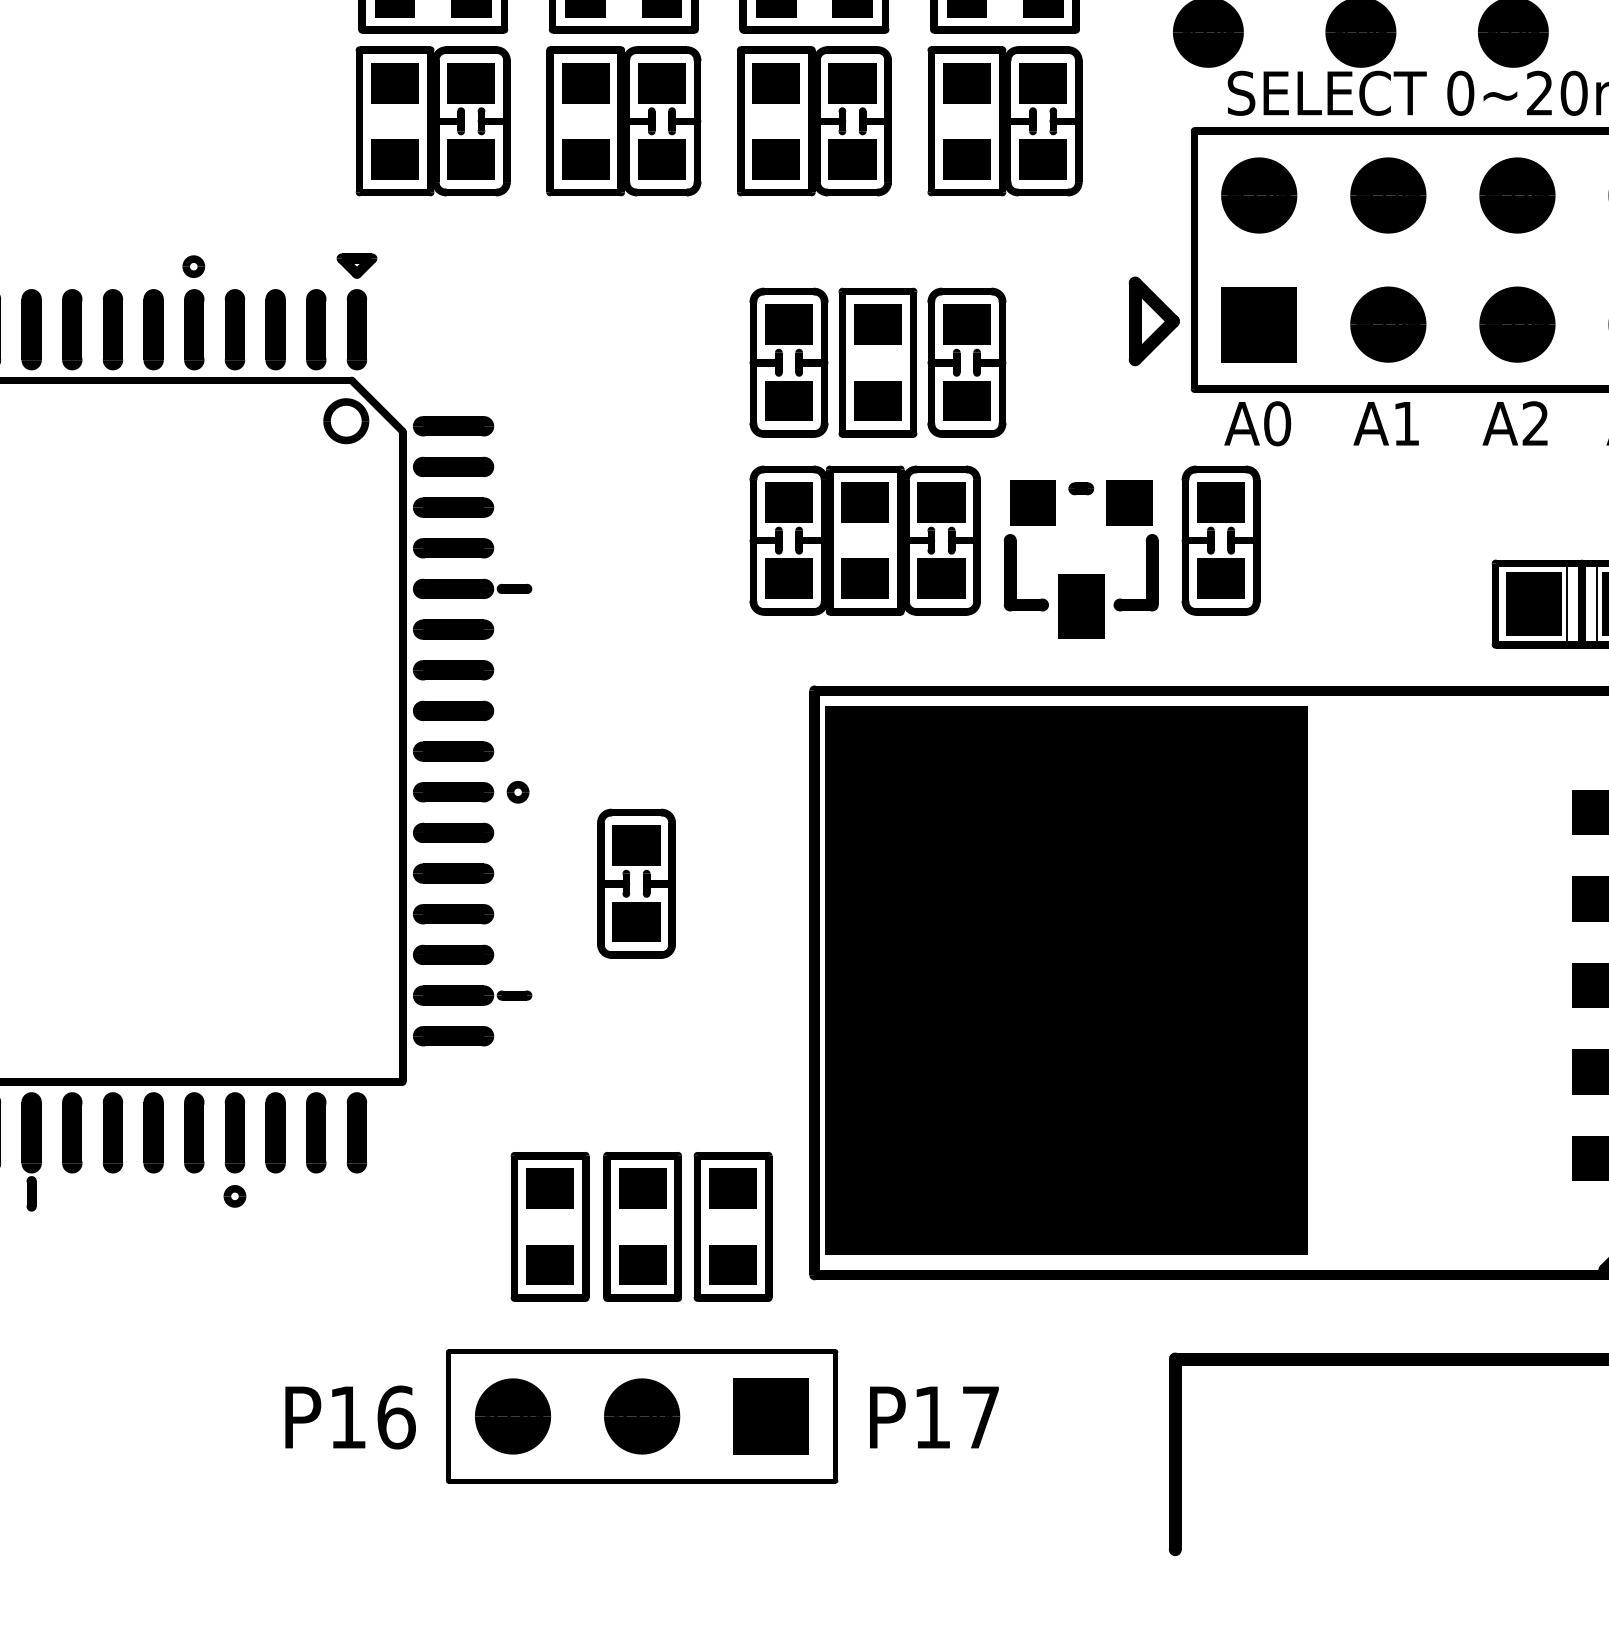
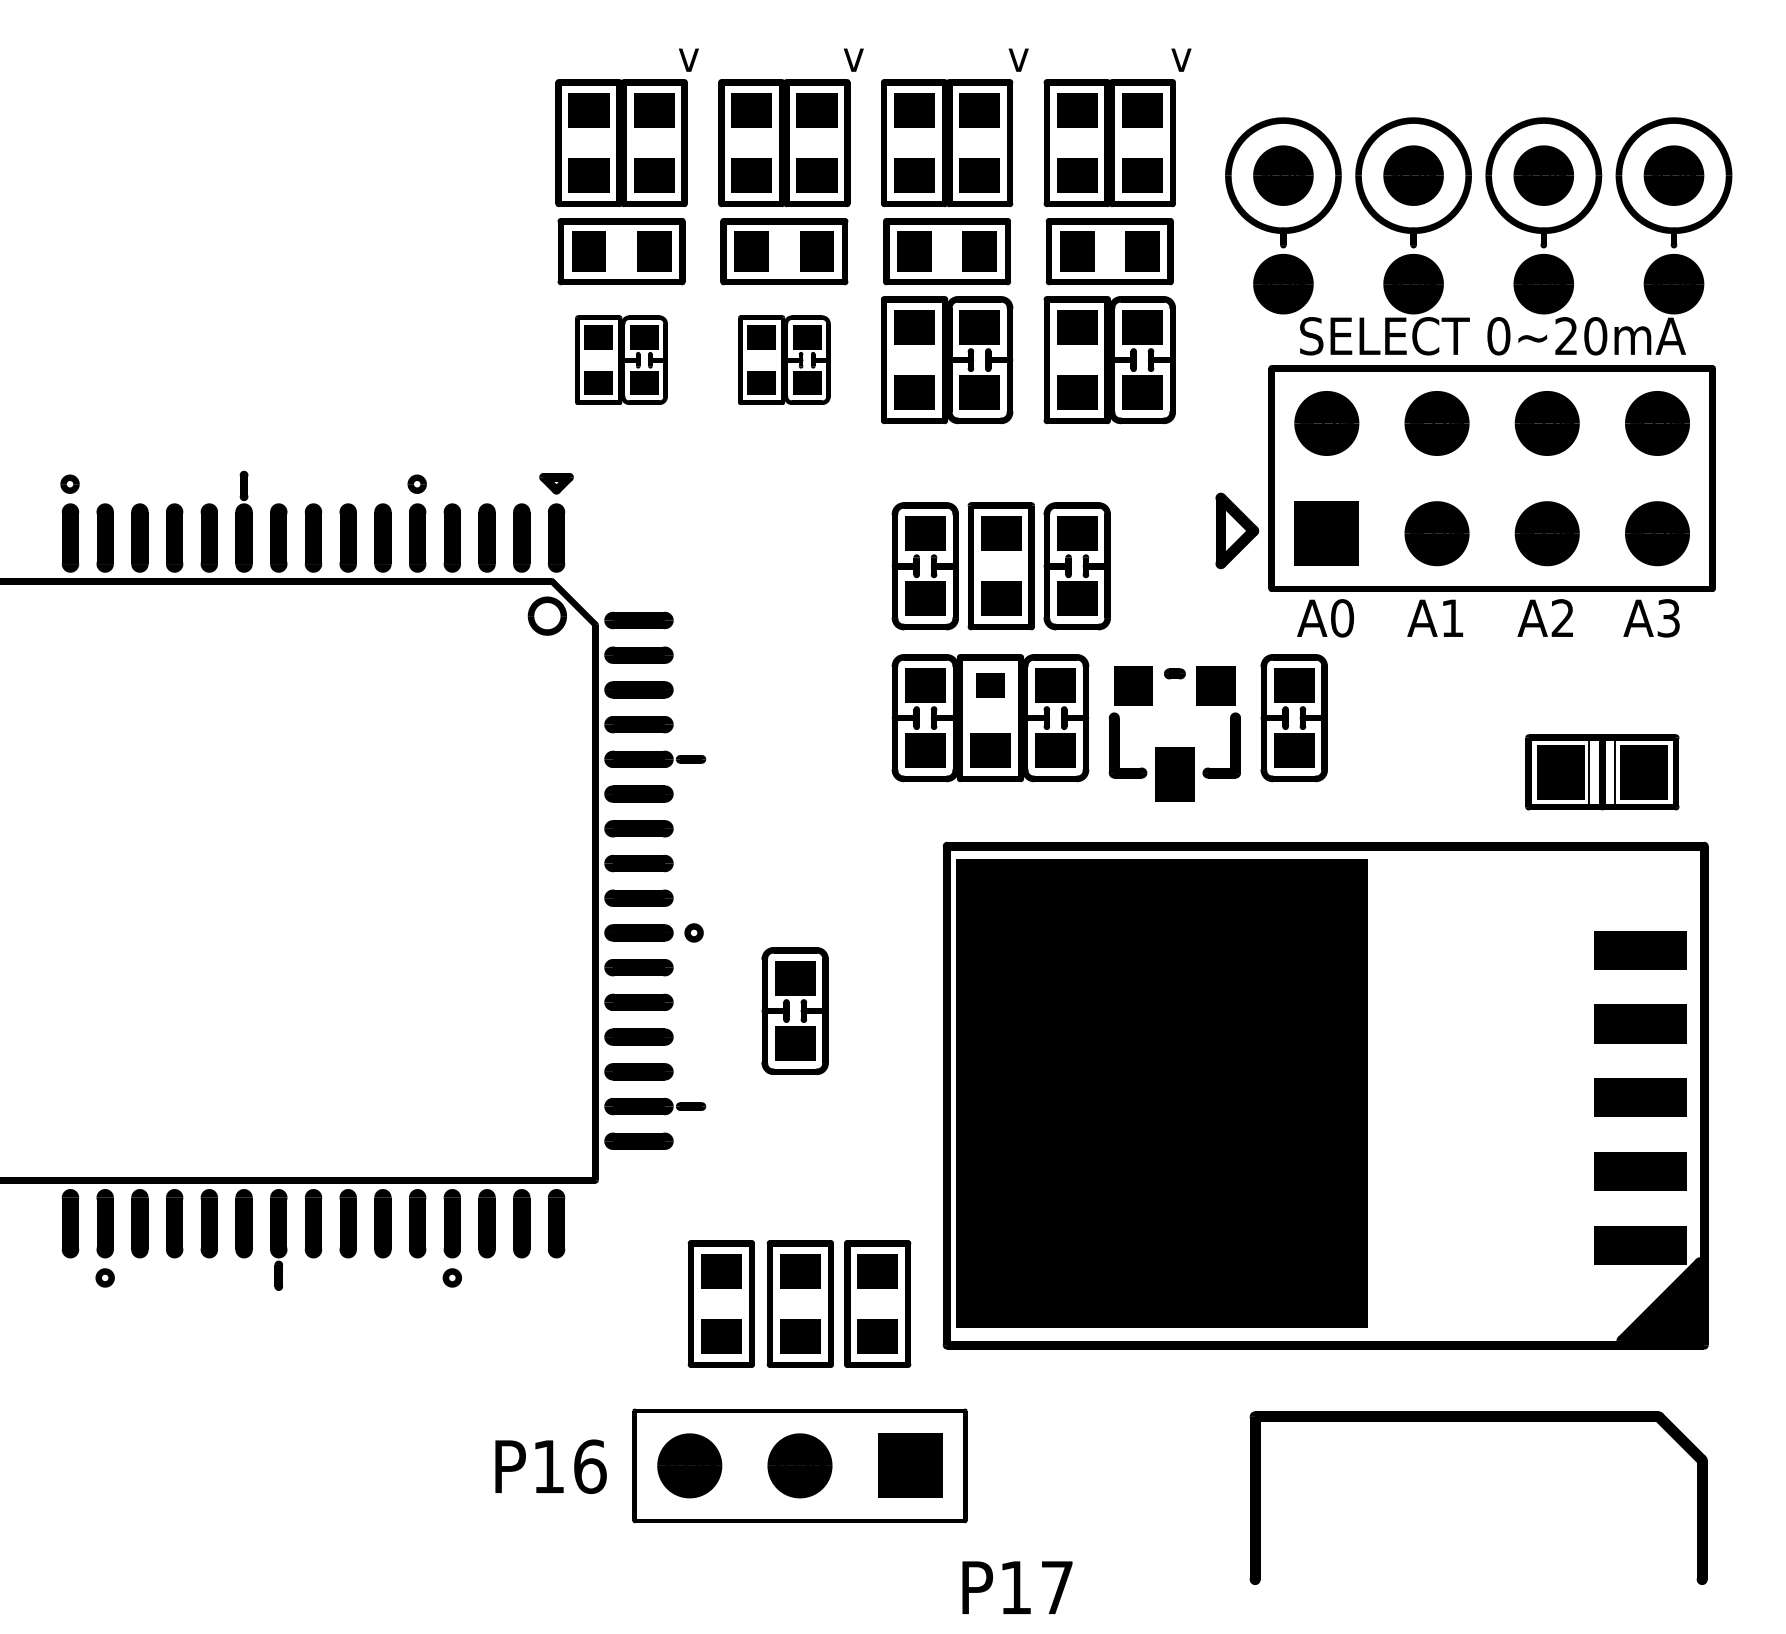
part: (433, 121) -> (621, 360), size x0.7
part: (623, 121) -> (784, 360), size x0.7
part: (865, 502) -> (990, 685), size x0.7
text: (934, 1417) -> (1017, 1587), moved

